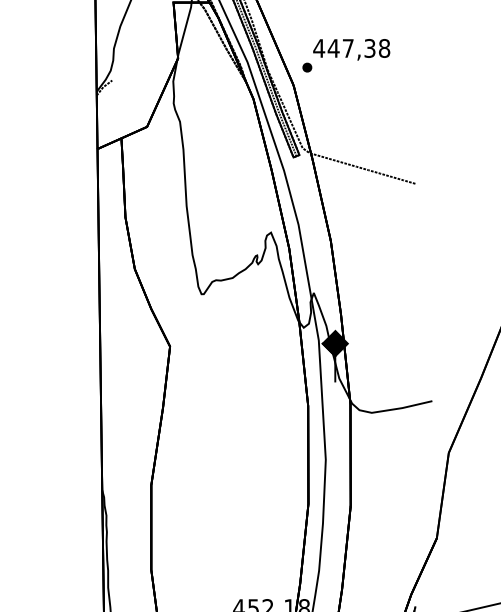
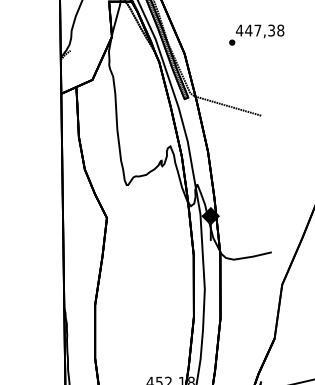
text: (345, 54) -> (256, 34), moved

